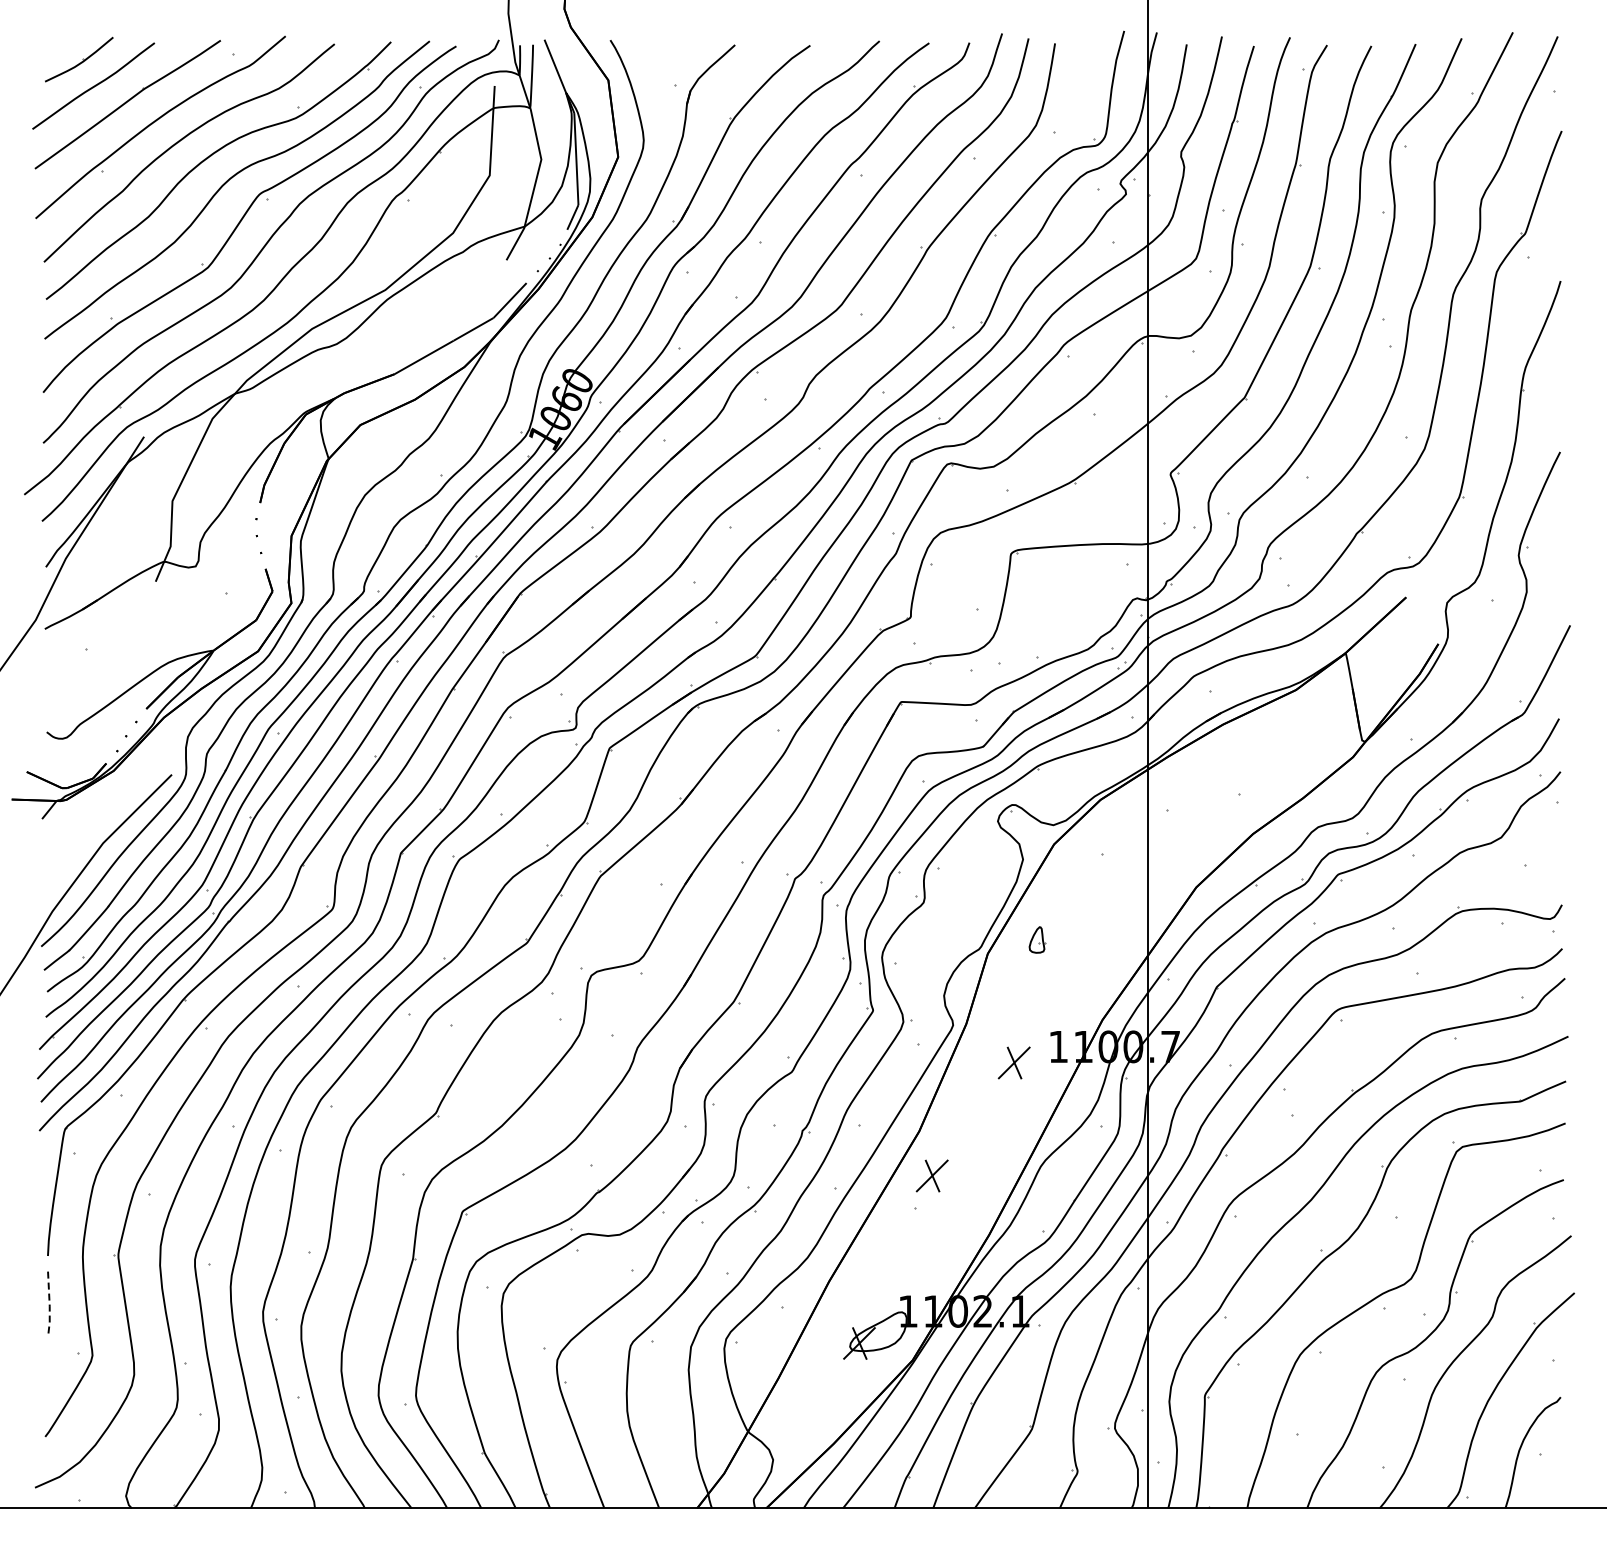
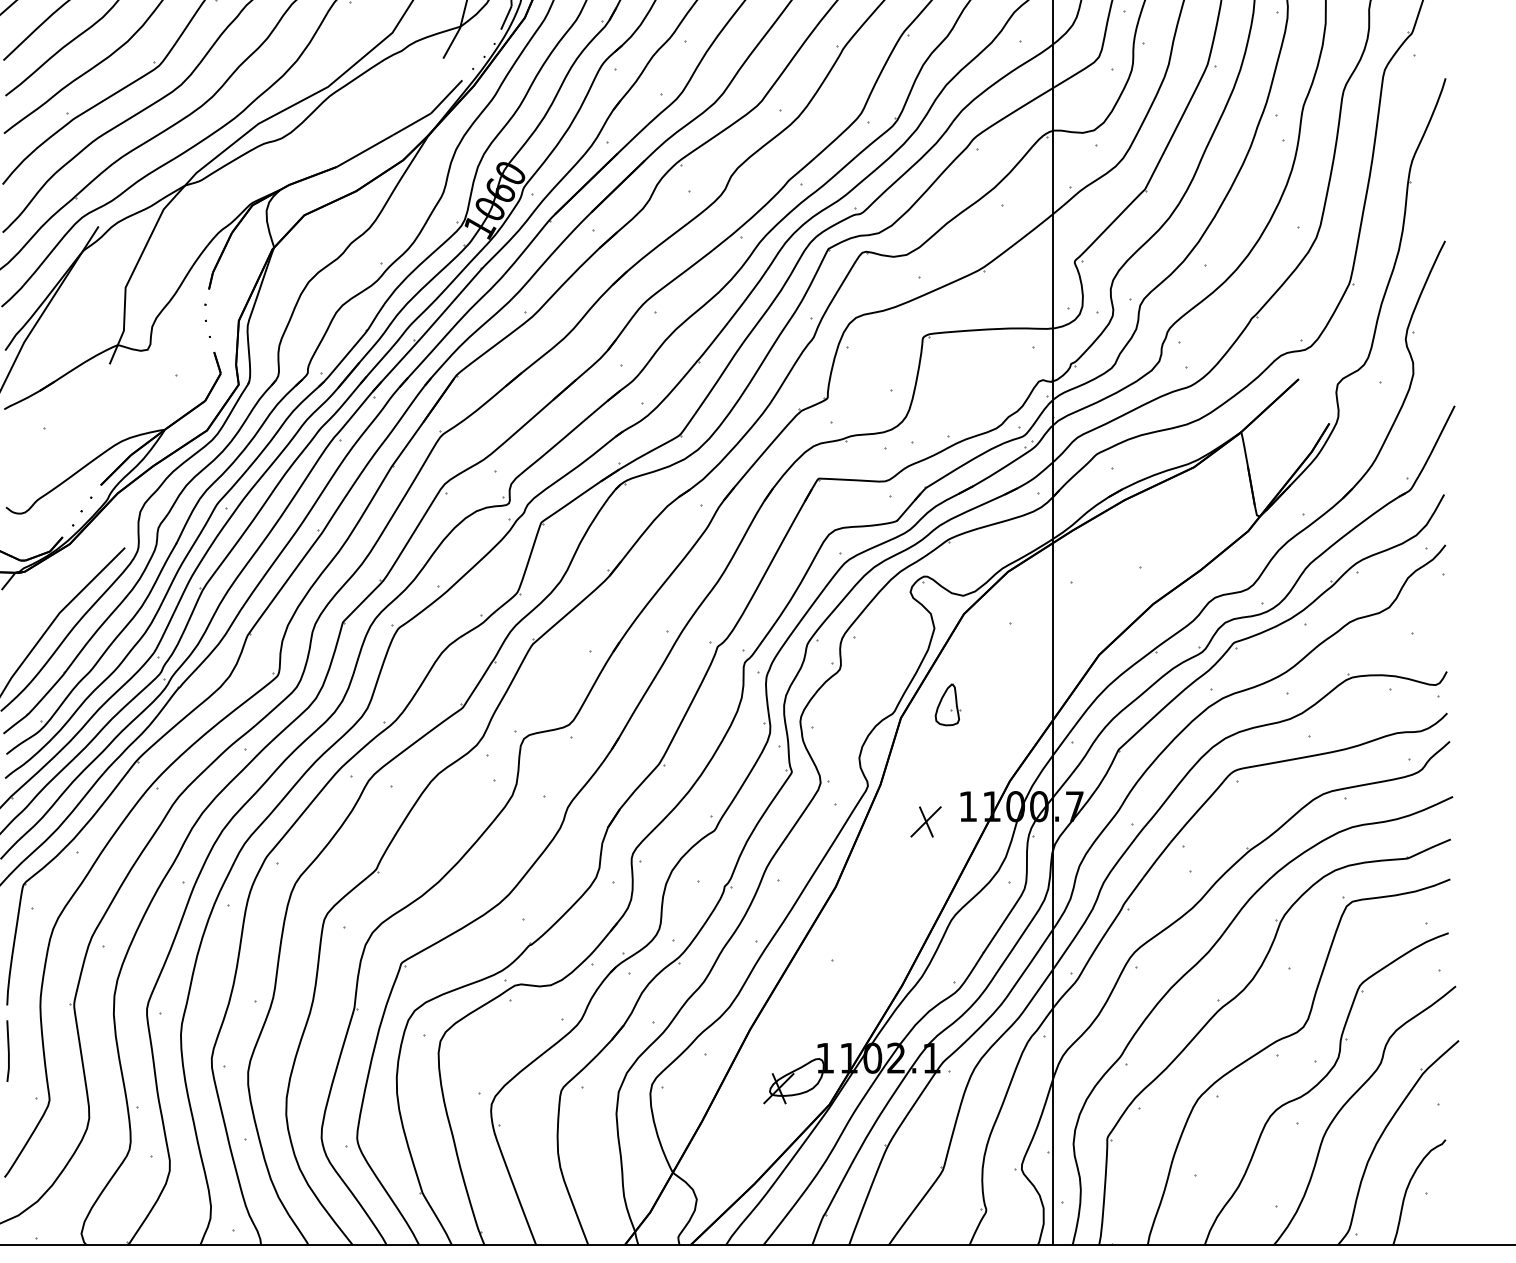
part: (1037, 939) -> (948, 704), size x1.67
part: (931, 1175) -> (847, 928), removed
line: (49, 1306) -> (8, 1053), dashed -> solid

